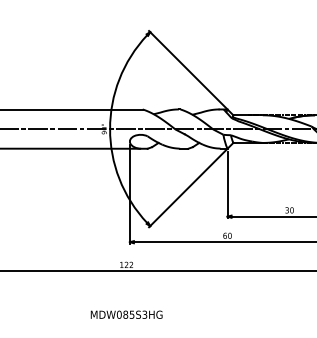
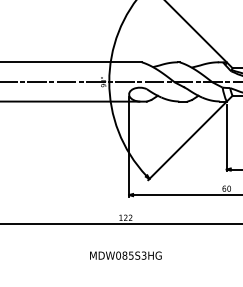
text: (126, 314) -> (125, 255), moved

